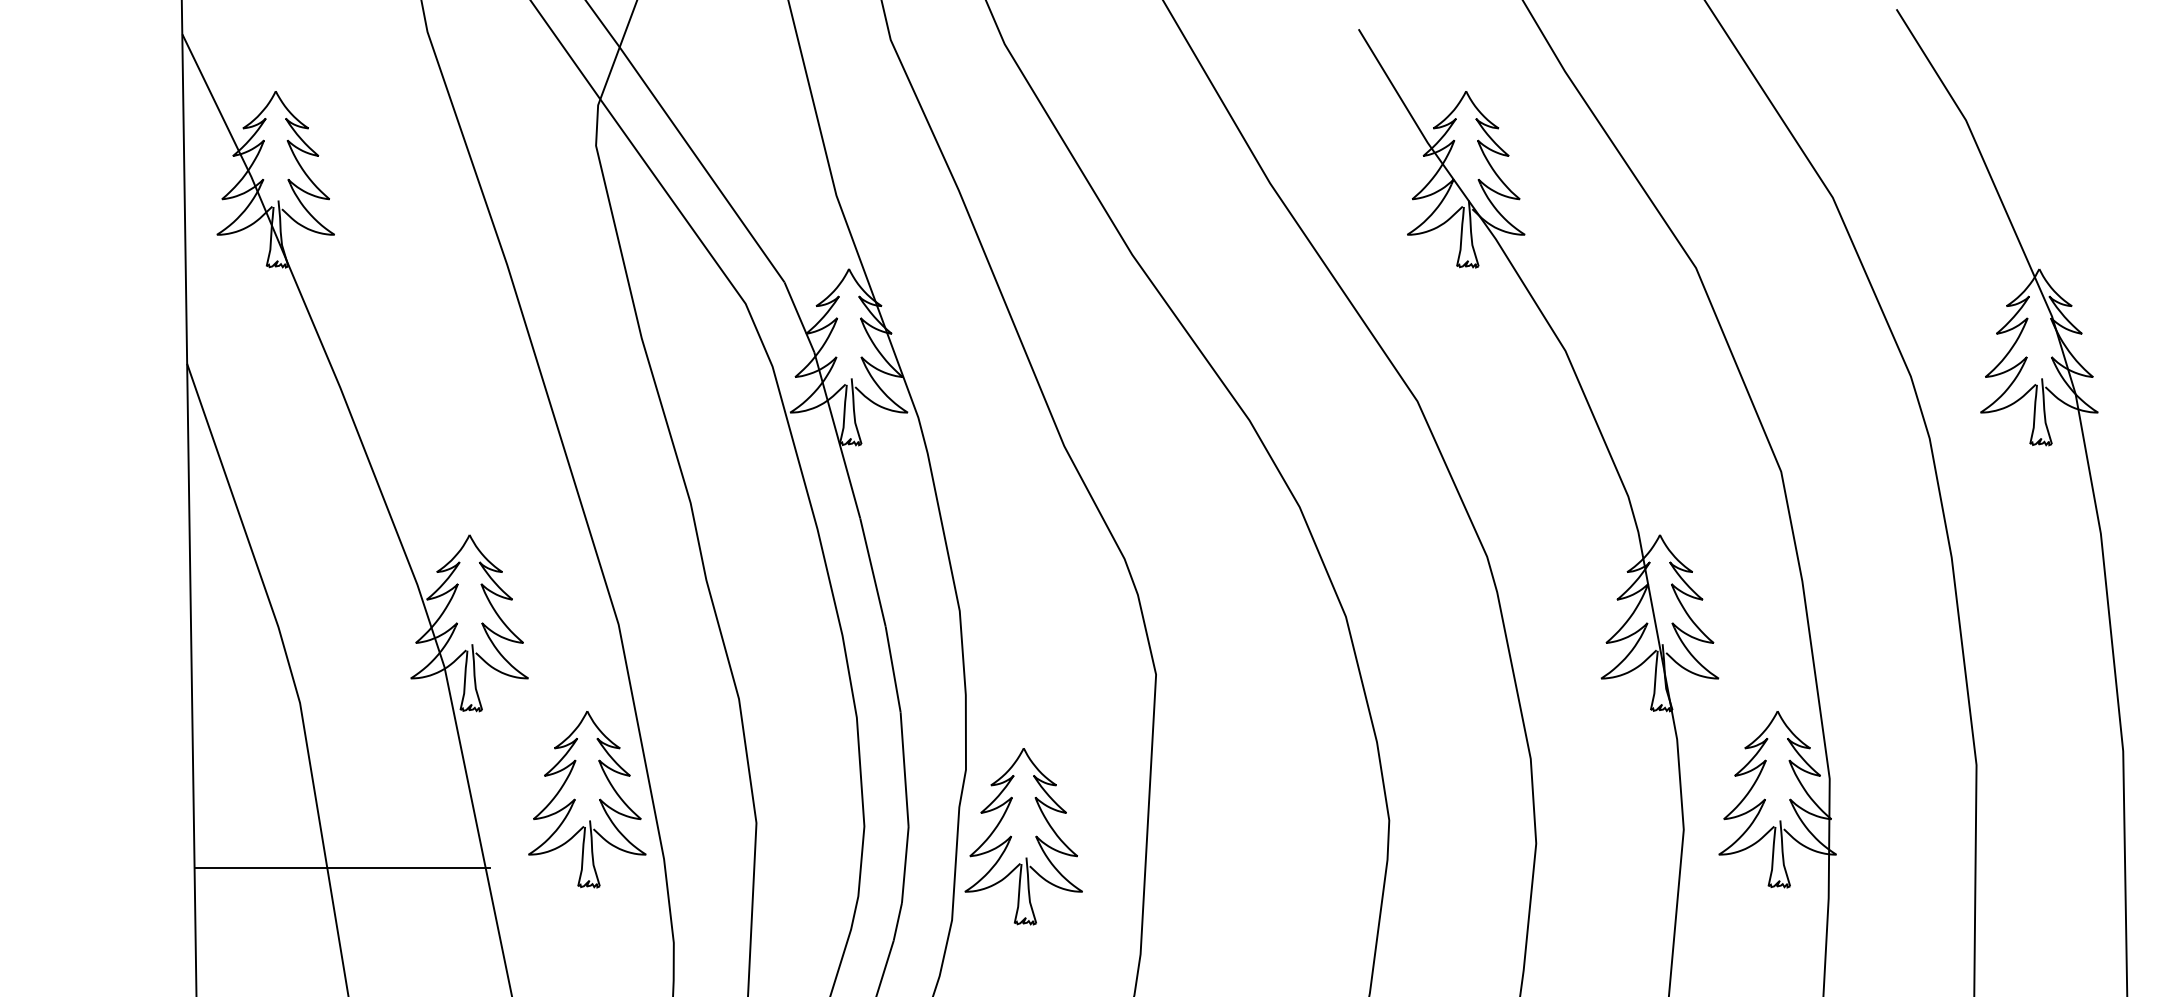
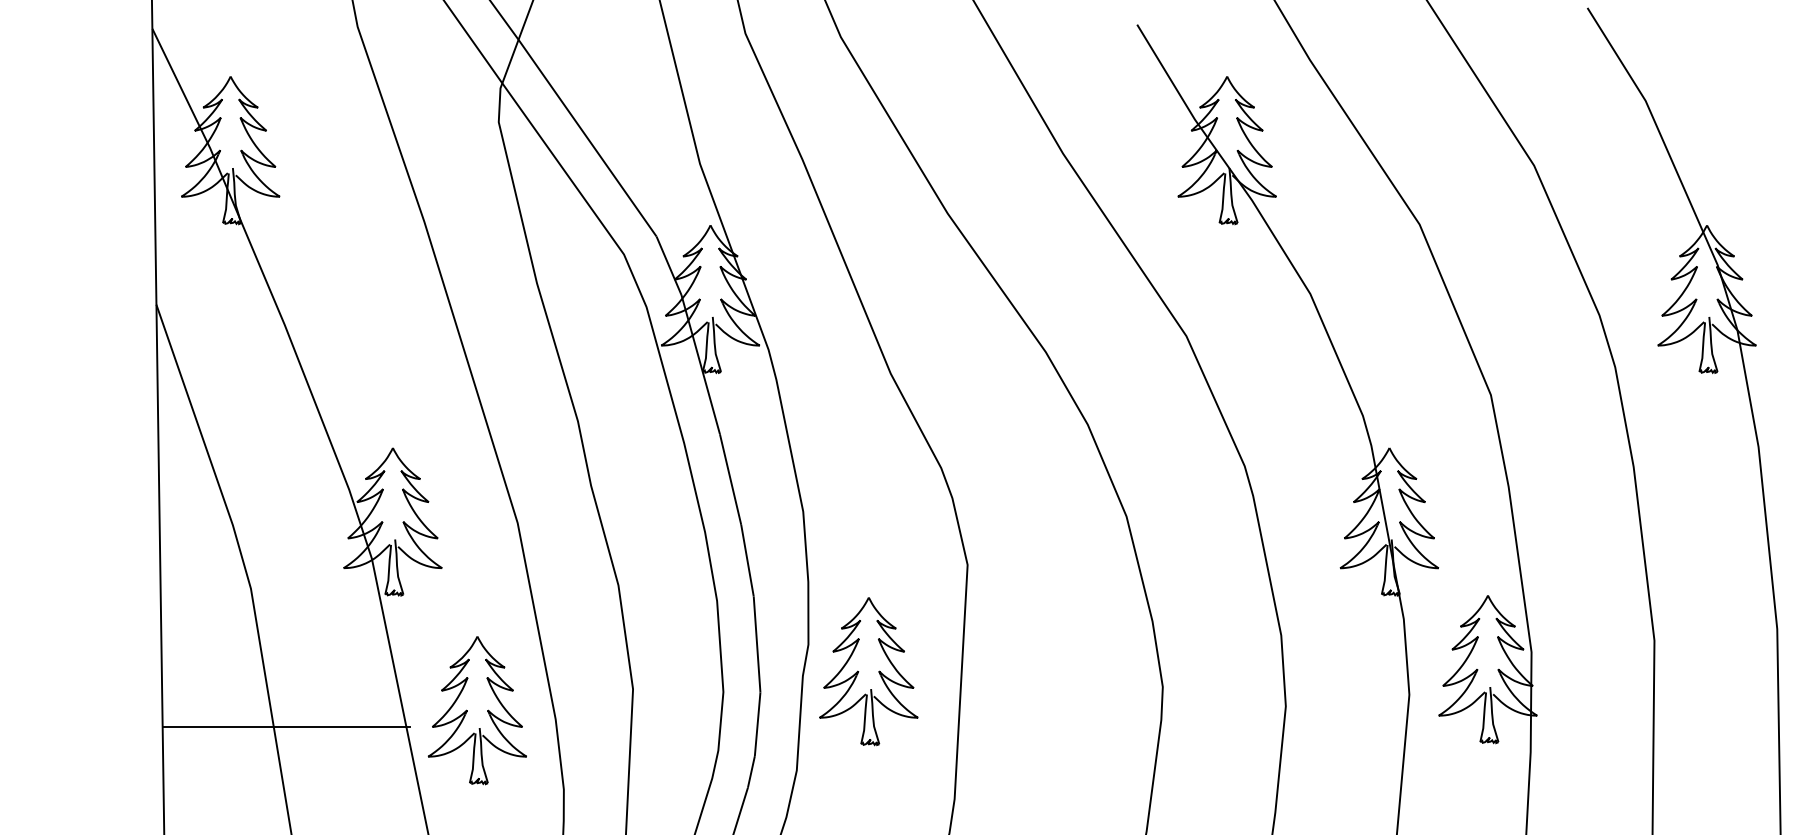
part: (586, 799) -> (476, 710), moved
part: (1023, 836) -> (868, 671), moved

